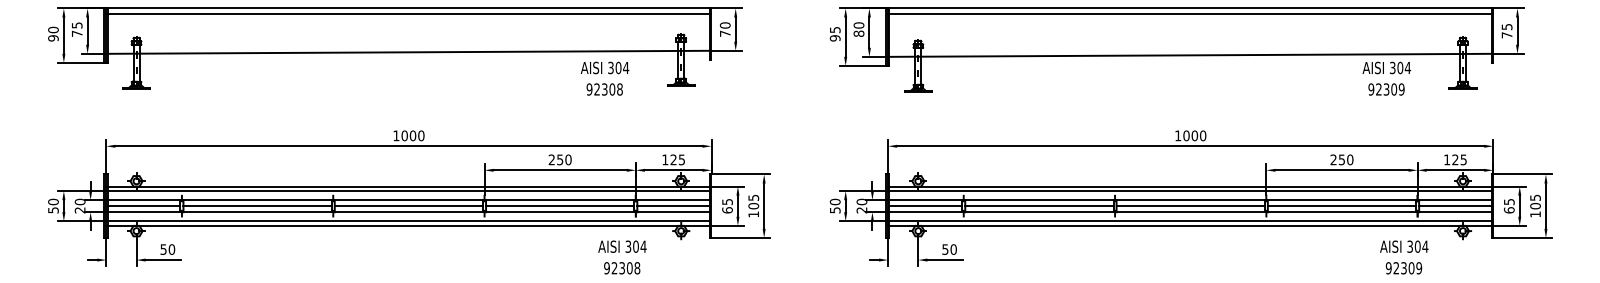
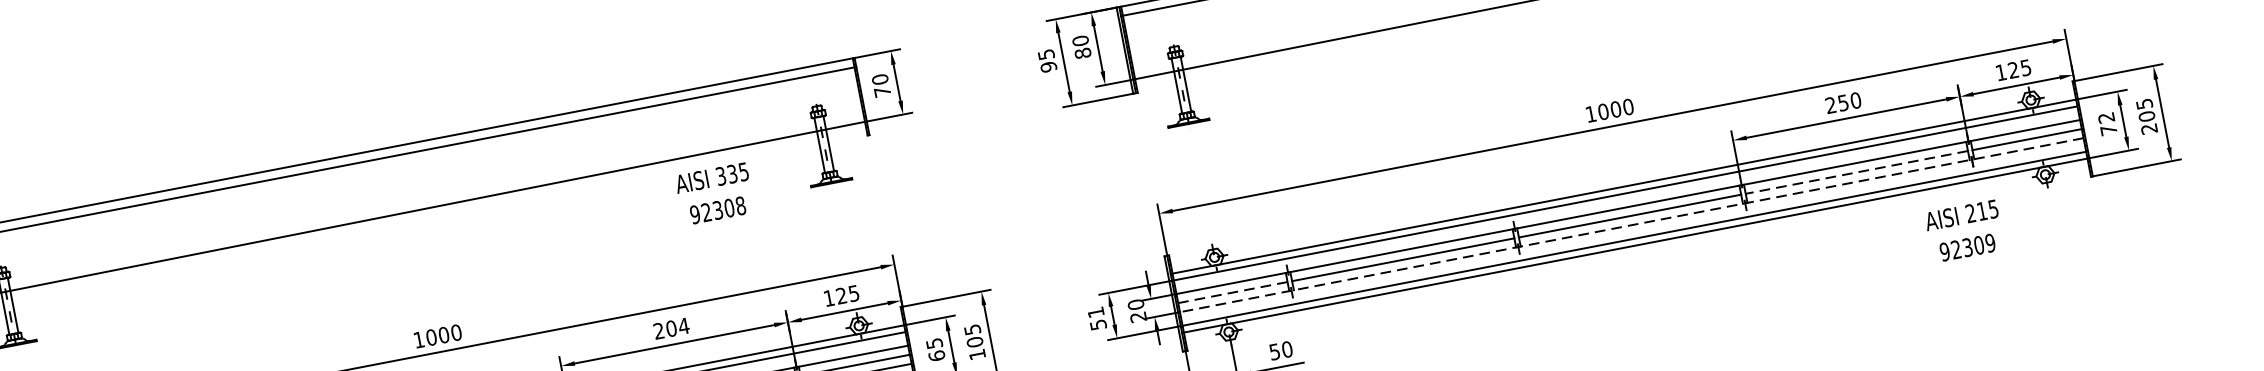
text: (622, 67) -> (738, 172), 304 -> 335
text: (564, 159) -> (677, 326), 250 -> 204
text: (834, 201) -> (1094, 311), 50 -> 51
line: (925, 206) -> (1232, 293), solid -> dashed
line: (1341, 206) -> (1856, 173), solid -> dashed
text: (1508, 206) -> (2106, 124), 65 -> 72
line: (1190, 212) -> (1631, 225), solid -> dashed
text: (1535, 214) -> (2149, 128), 105 -> 205
text: (1417, 246) -> (1981, 211), 304 -> 215

